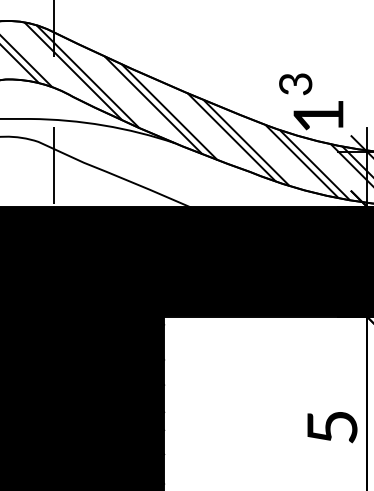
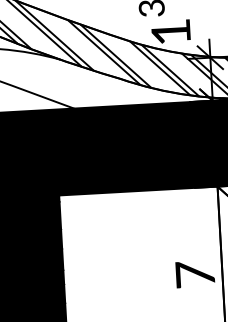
text: (332, 426) -> (195, 274), 5 -> 7

